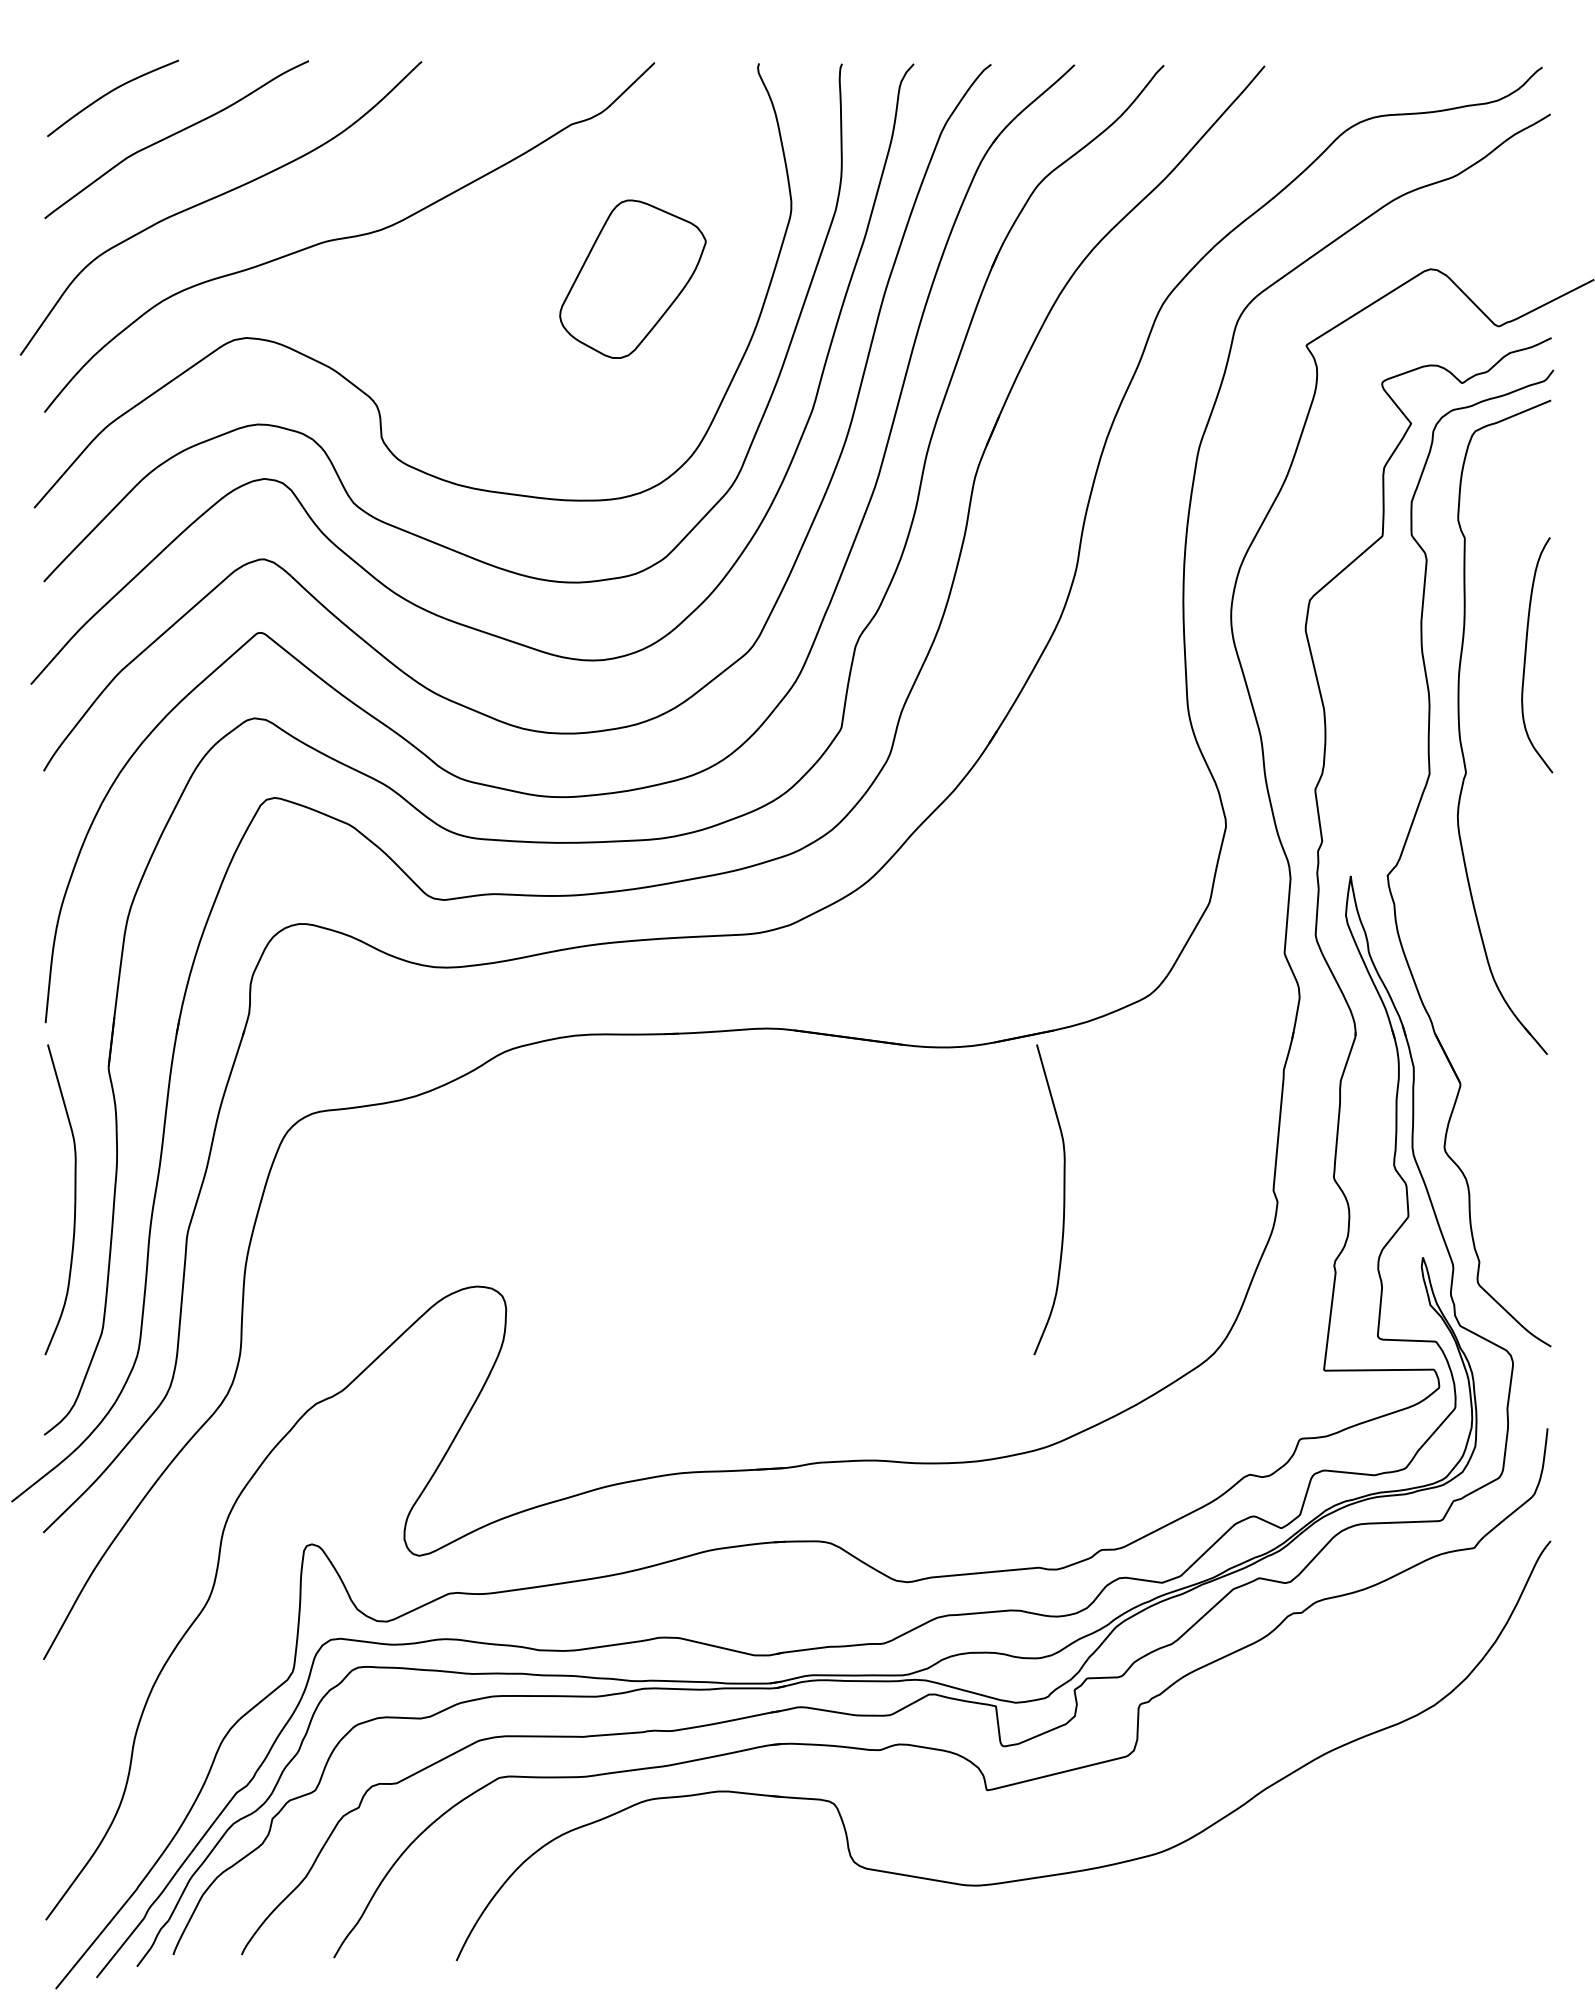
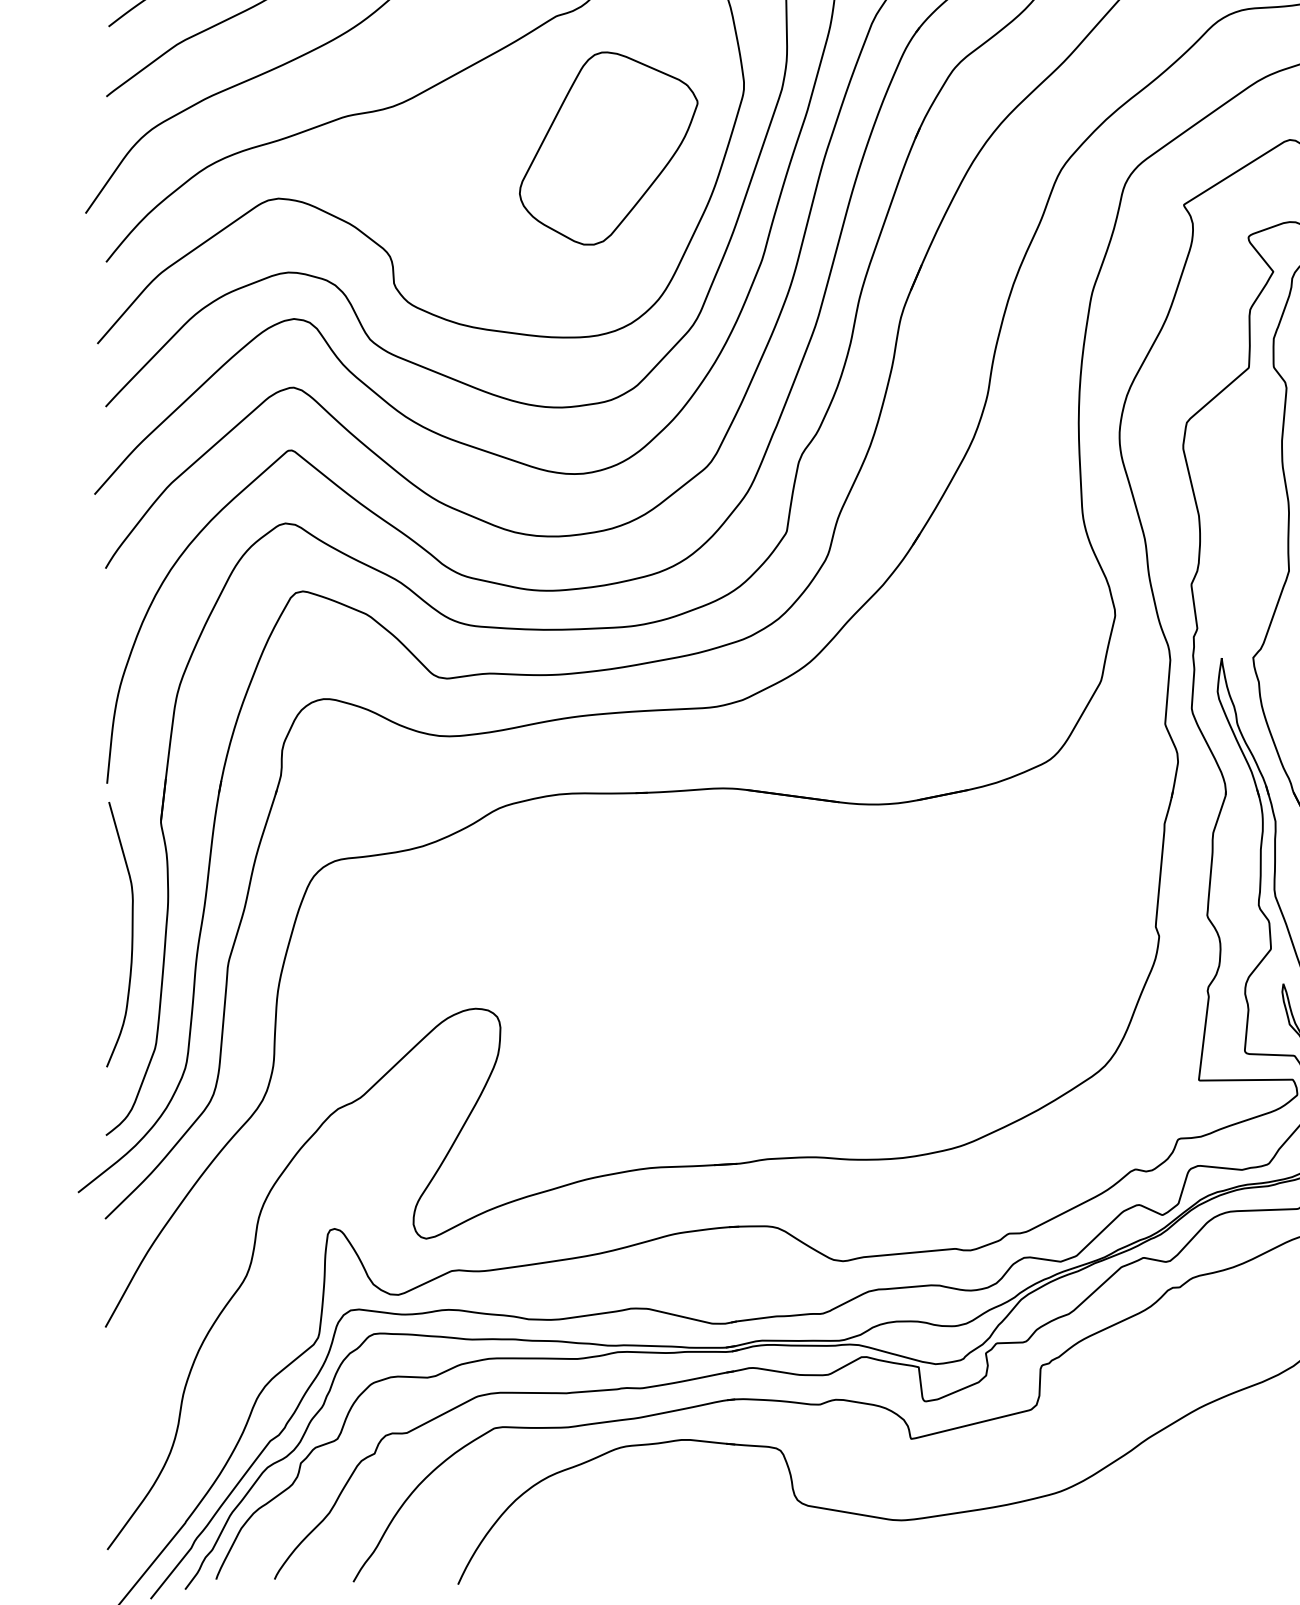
part: (632, 278) -> (608, 147), size x1.43
curve: (1063, 1199) -> (976, 934), removed

